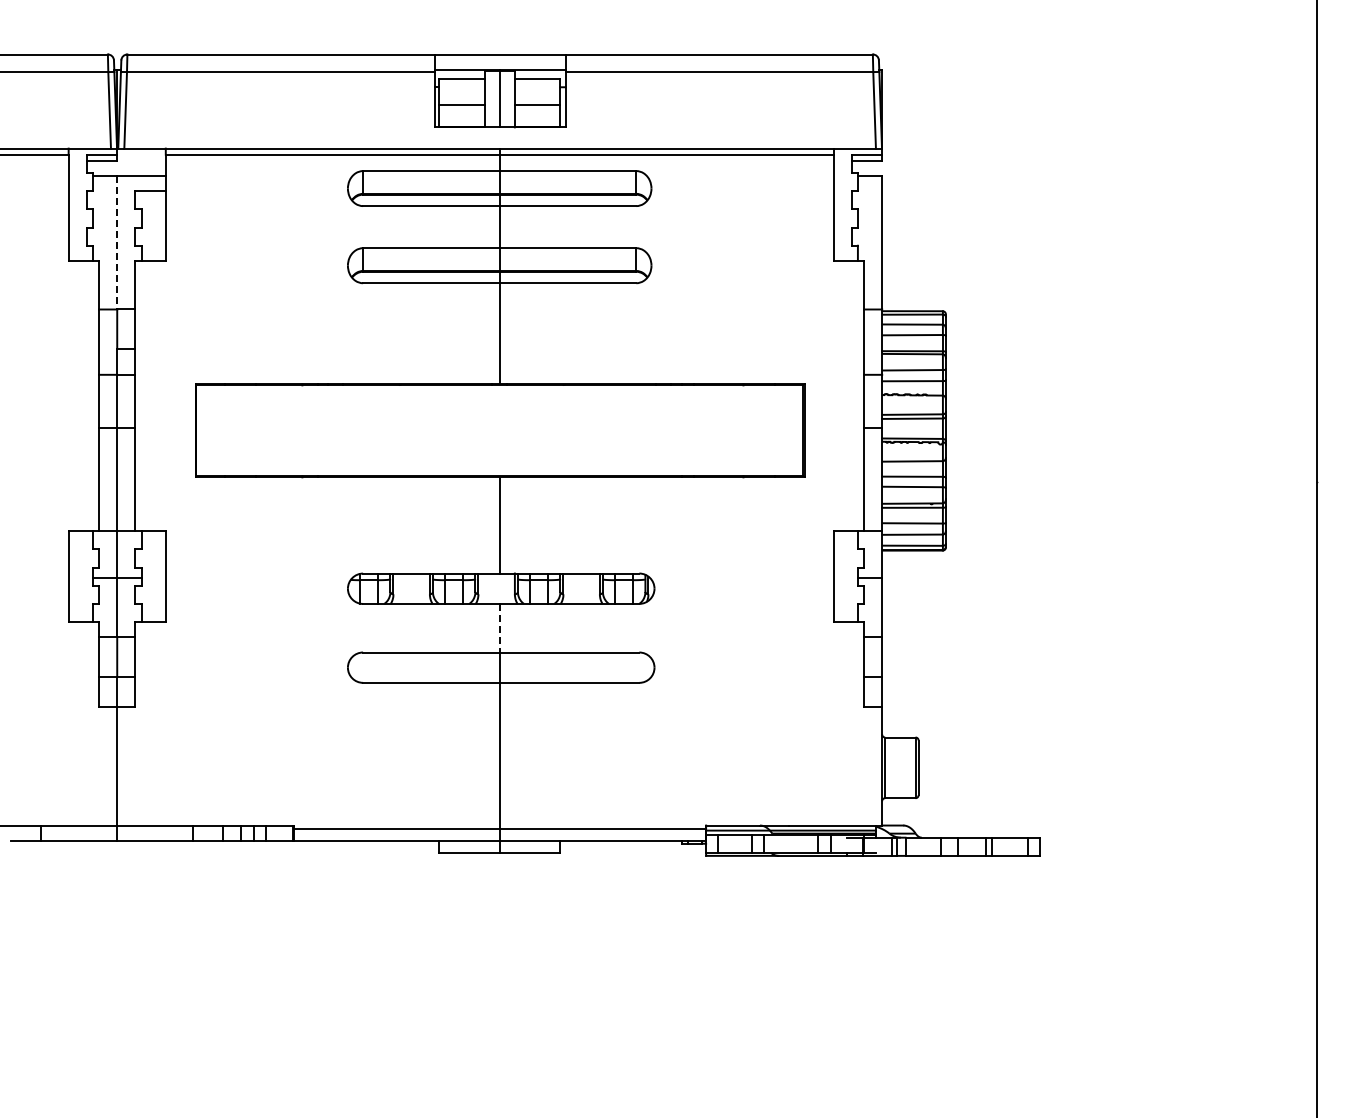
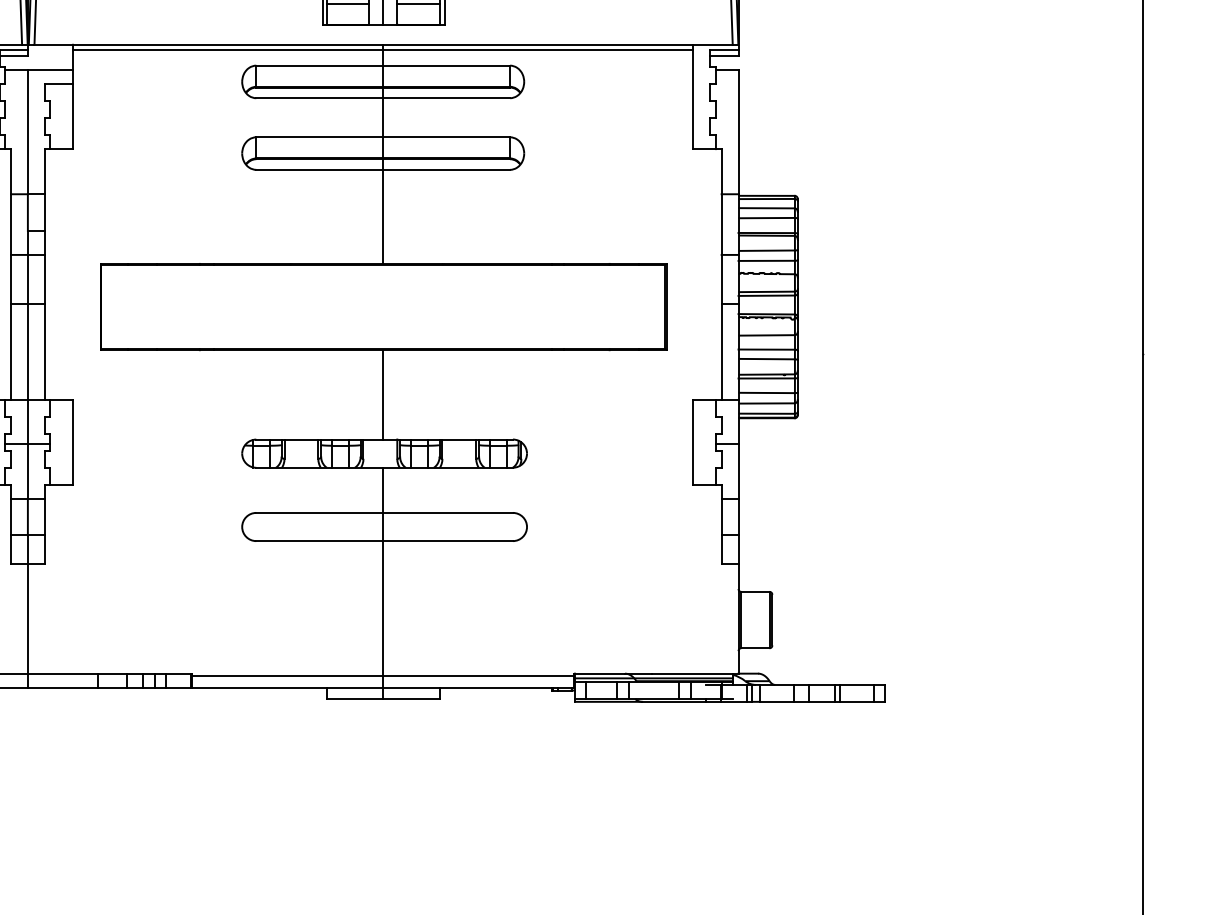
line: (117, 242) -> (28, 132), dashed -> solid
line: (499, 628) -> (383, 490), dashed -> solid

